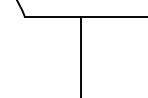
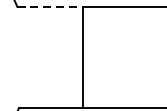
line: (53, 16) -> (51, 7), solid -> dashed

